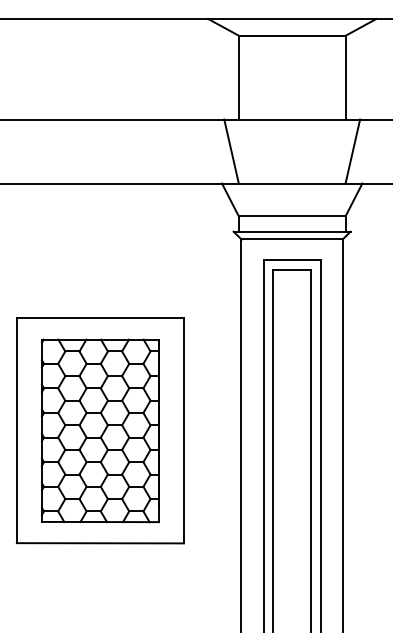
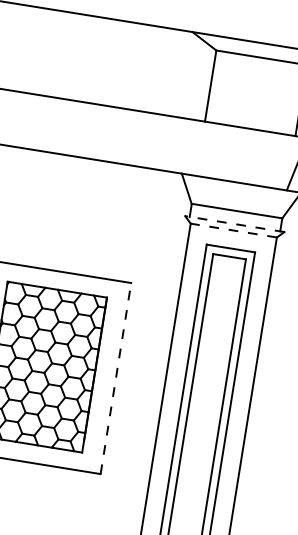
line: (231, 151) -> (194, 147), removed
line: (291, 231) -> (234, 223), solid -> dashed
line: (292, 239) -> (234, 230), solid -> dashed
line: (183, 430) -> (115, 378), solid -> dashed

